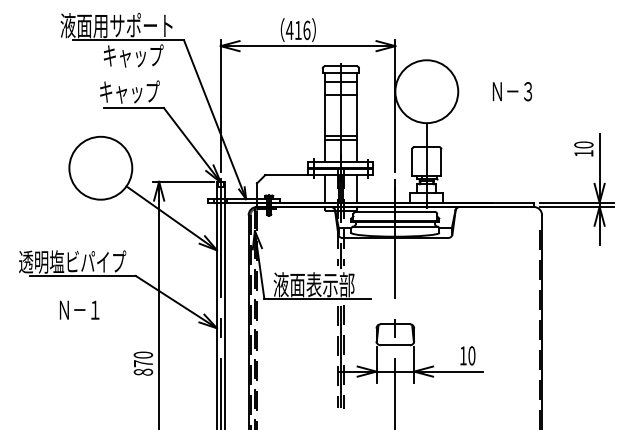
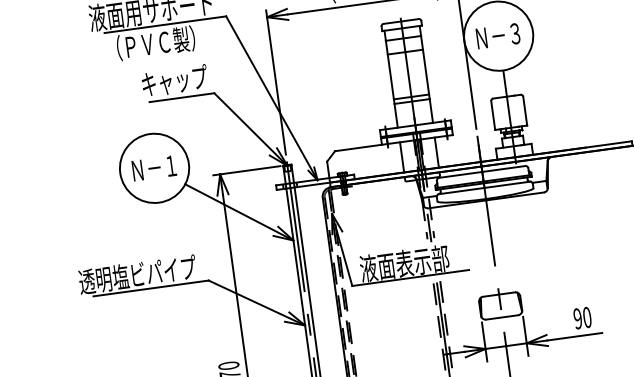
text: (122, 55) -> (161, 42), キャップ -> （ＰＶＣ製）
text: (512, 91) -> (498, 35), moved
text: (79, 309) -> (154, 167), moved
text: (462, 355) -> (576, 318), 10 -> 90

